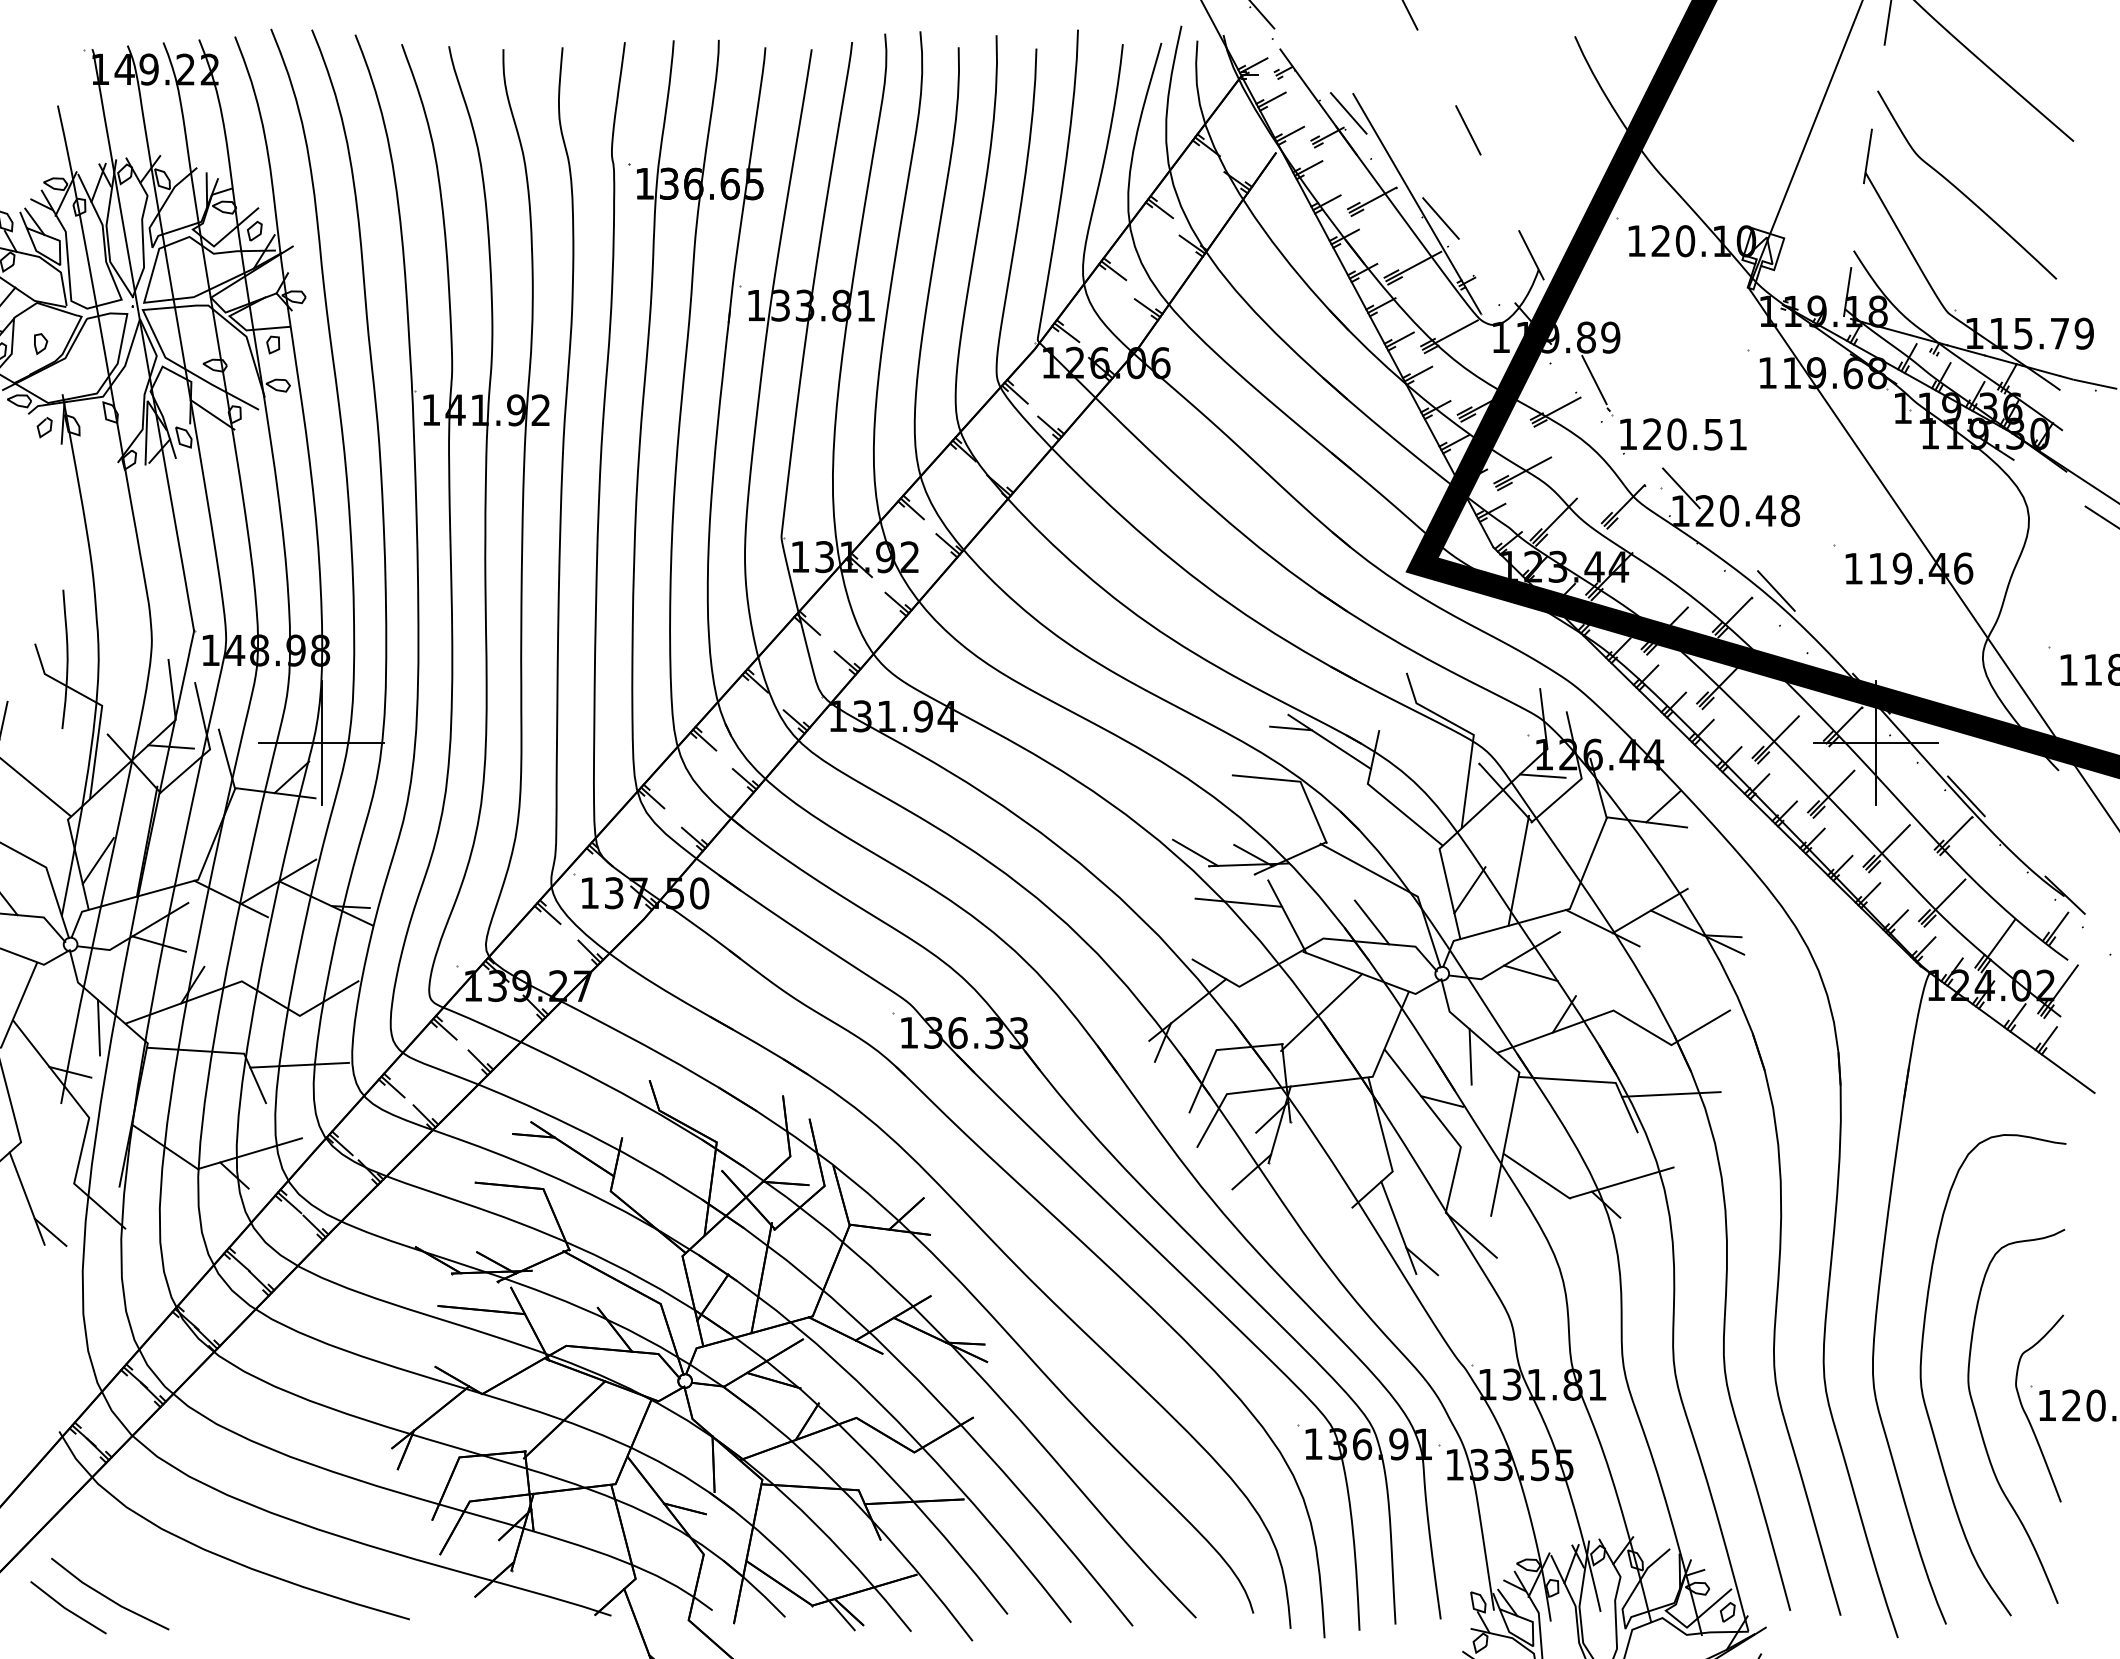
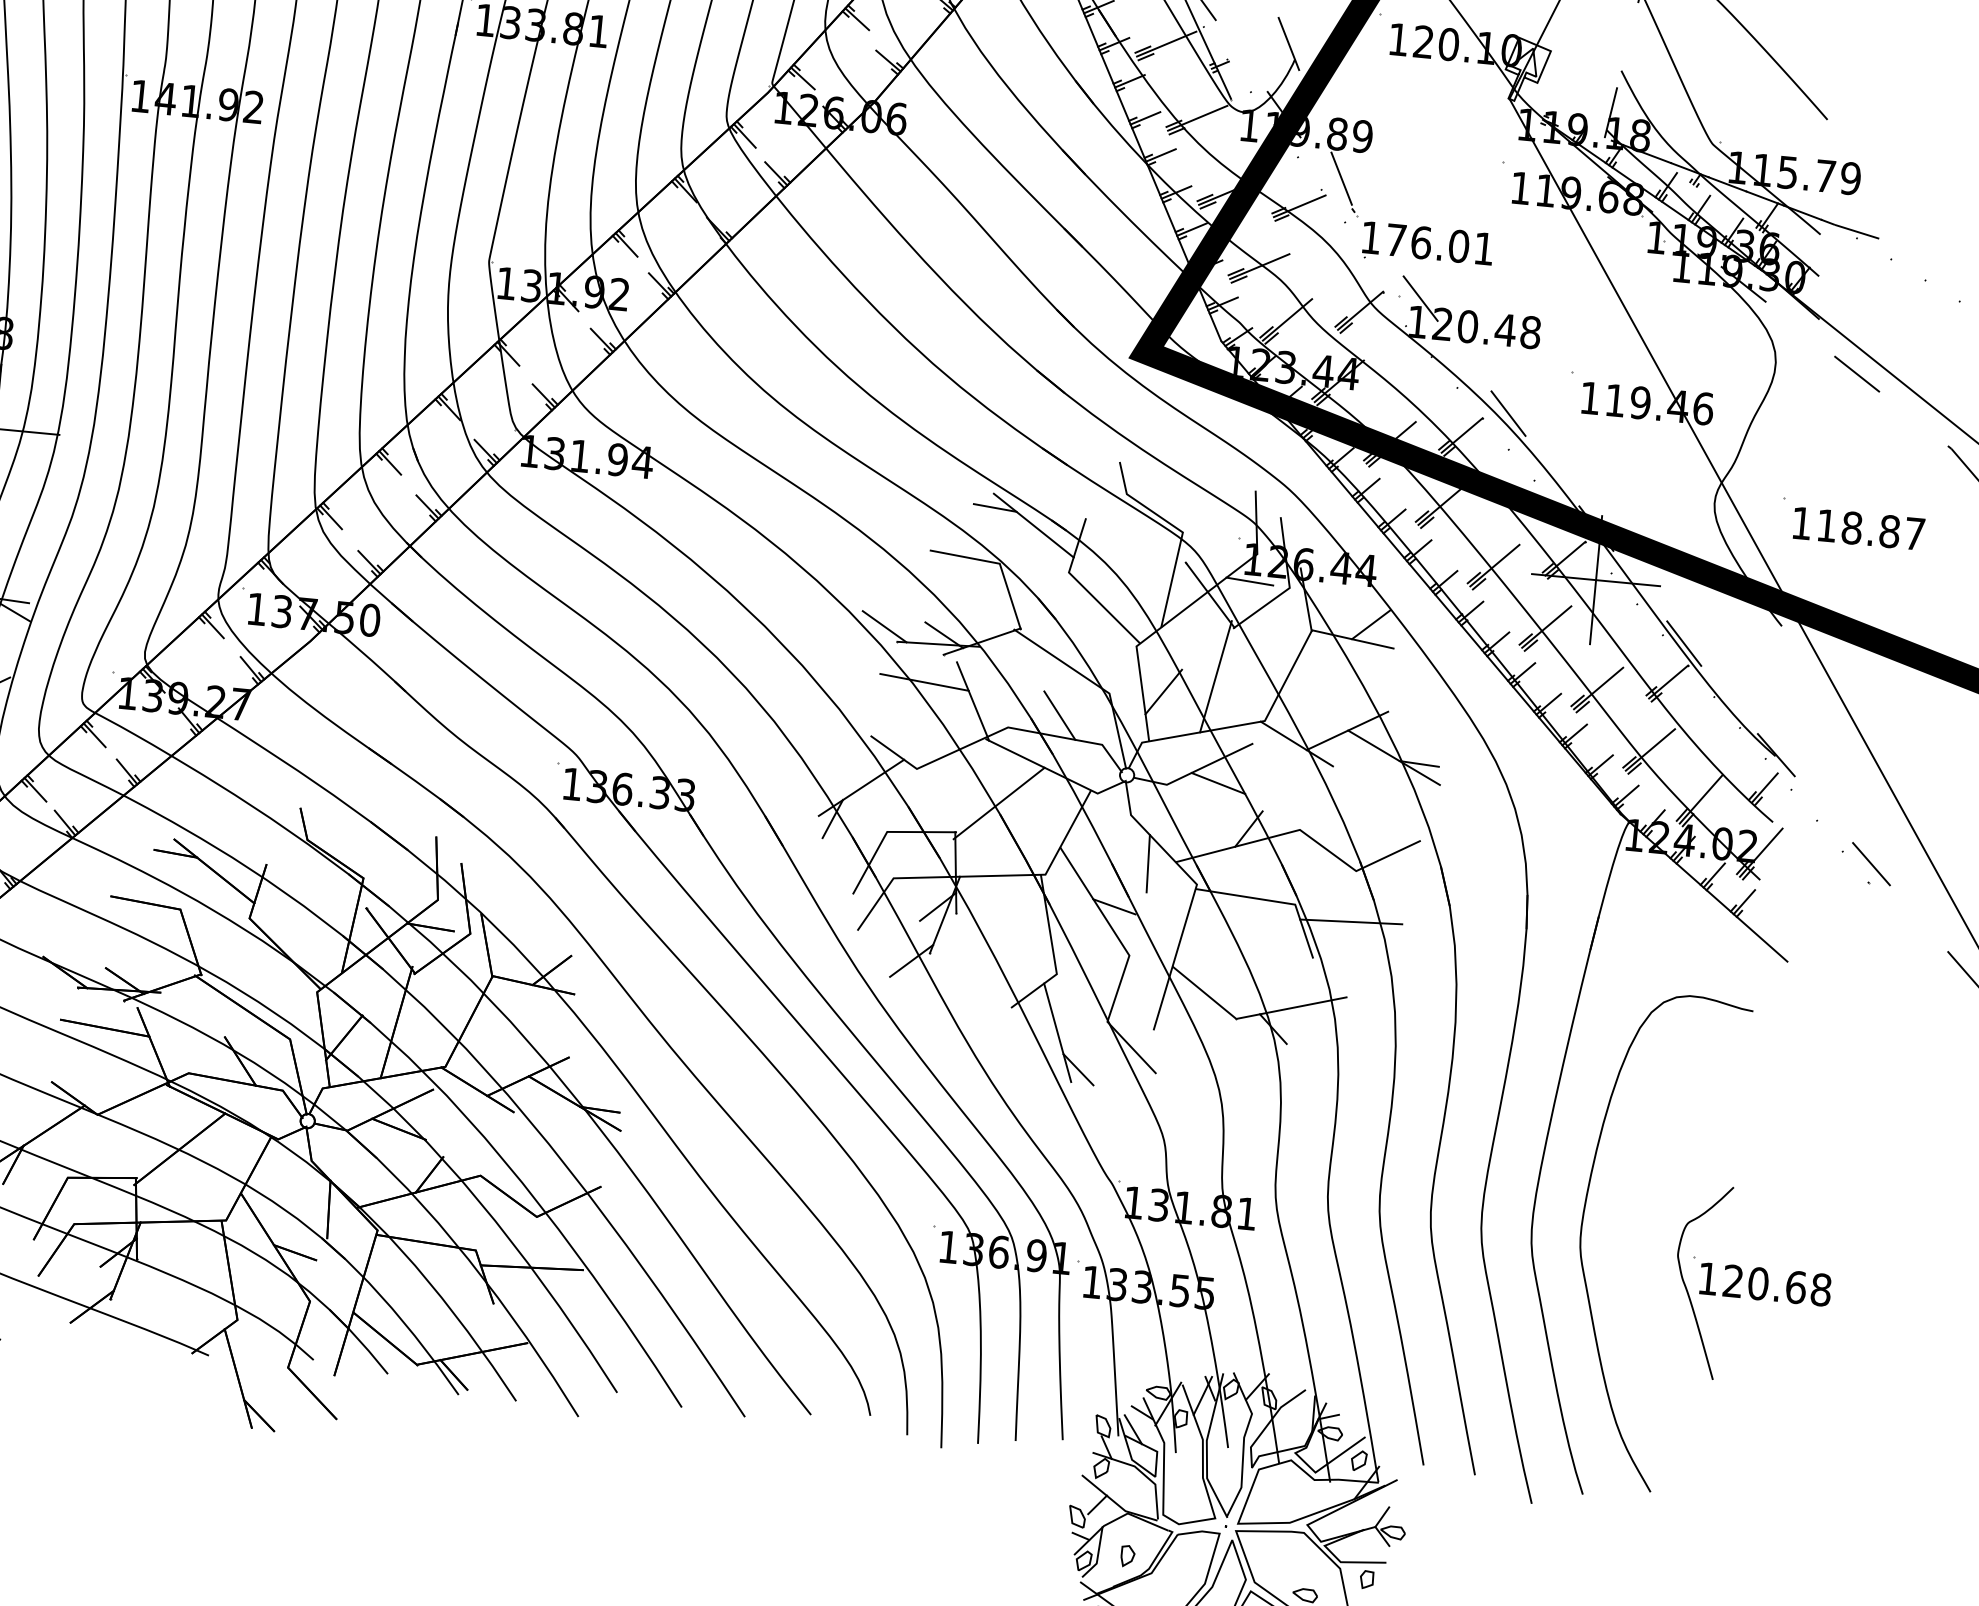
text: (1683, 434) -> (1428, 243), 120.51 -> 176.01
curve: (1980, 1426) -> (1637, 1293), removed

